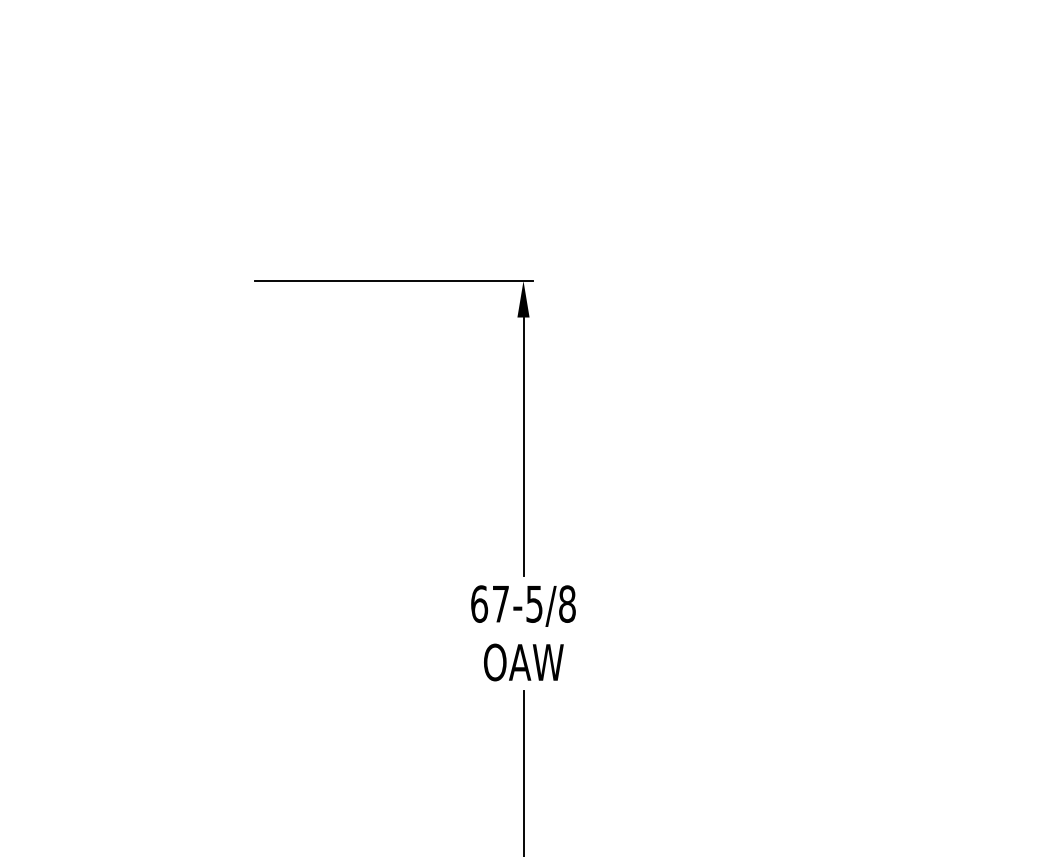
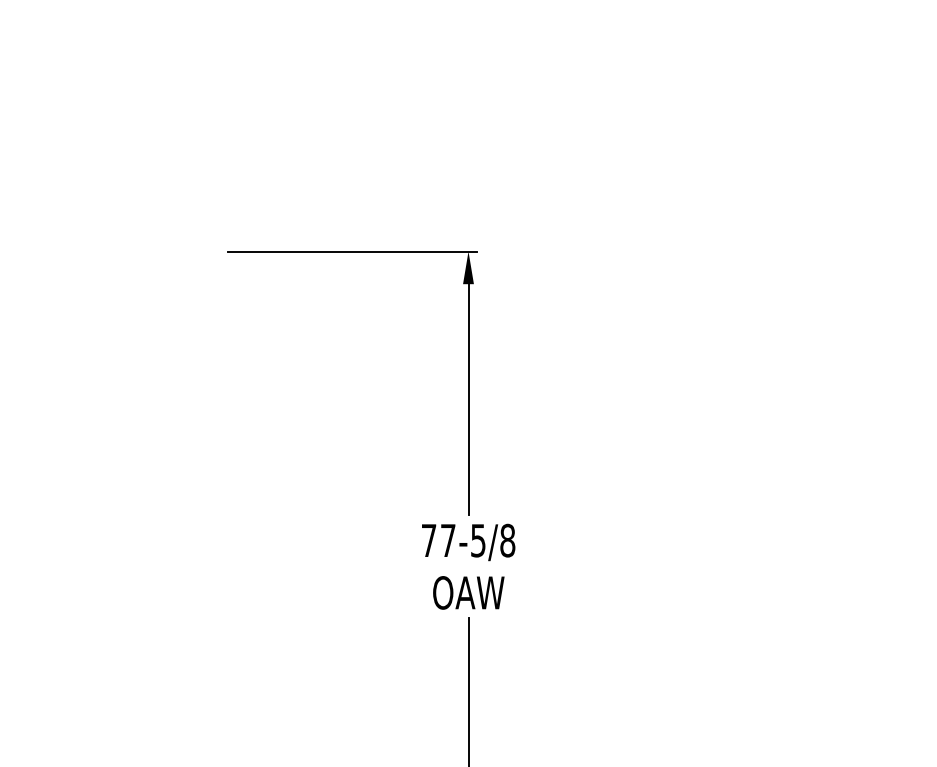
text: (479, 603) -> (429, 540), 67-5/8 -> 77-5/8

